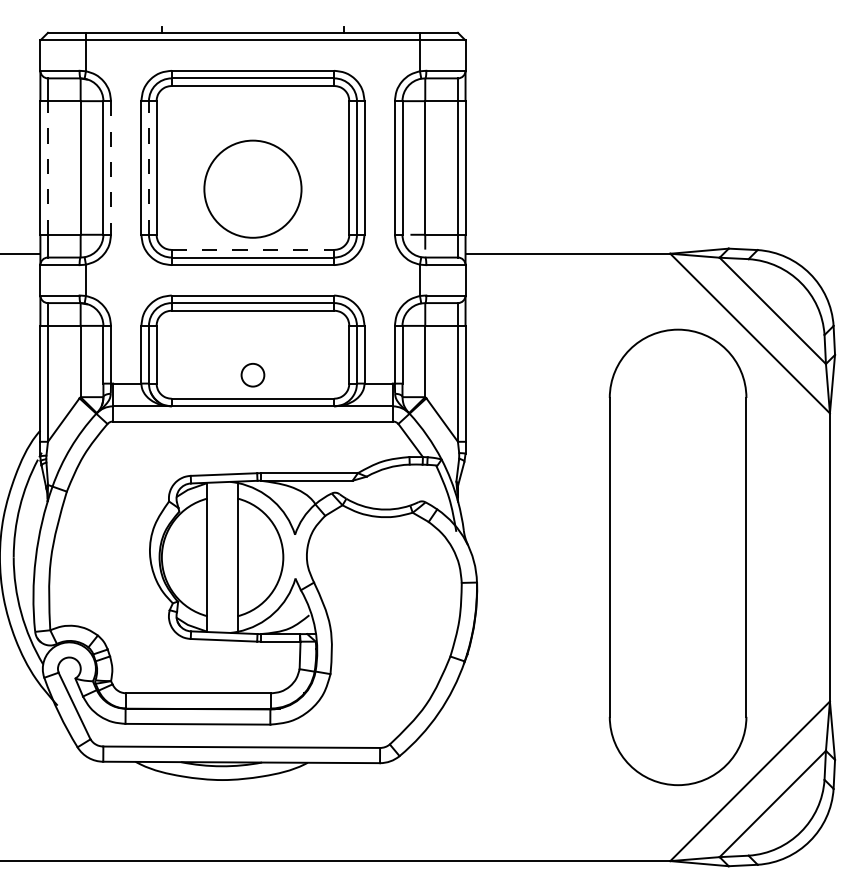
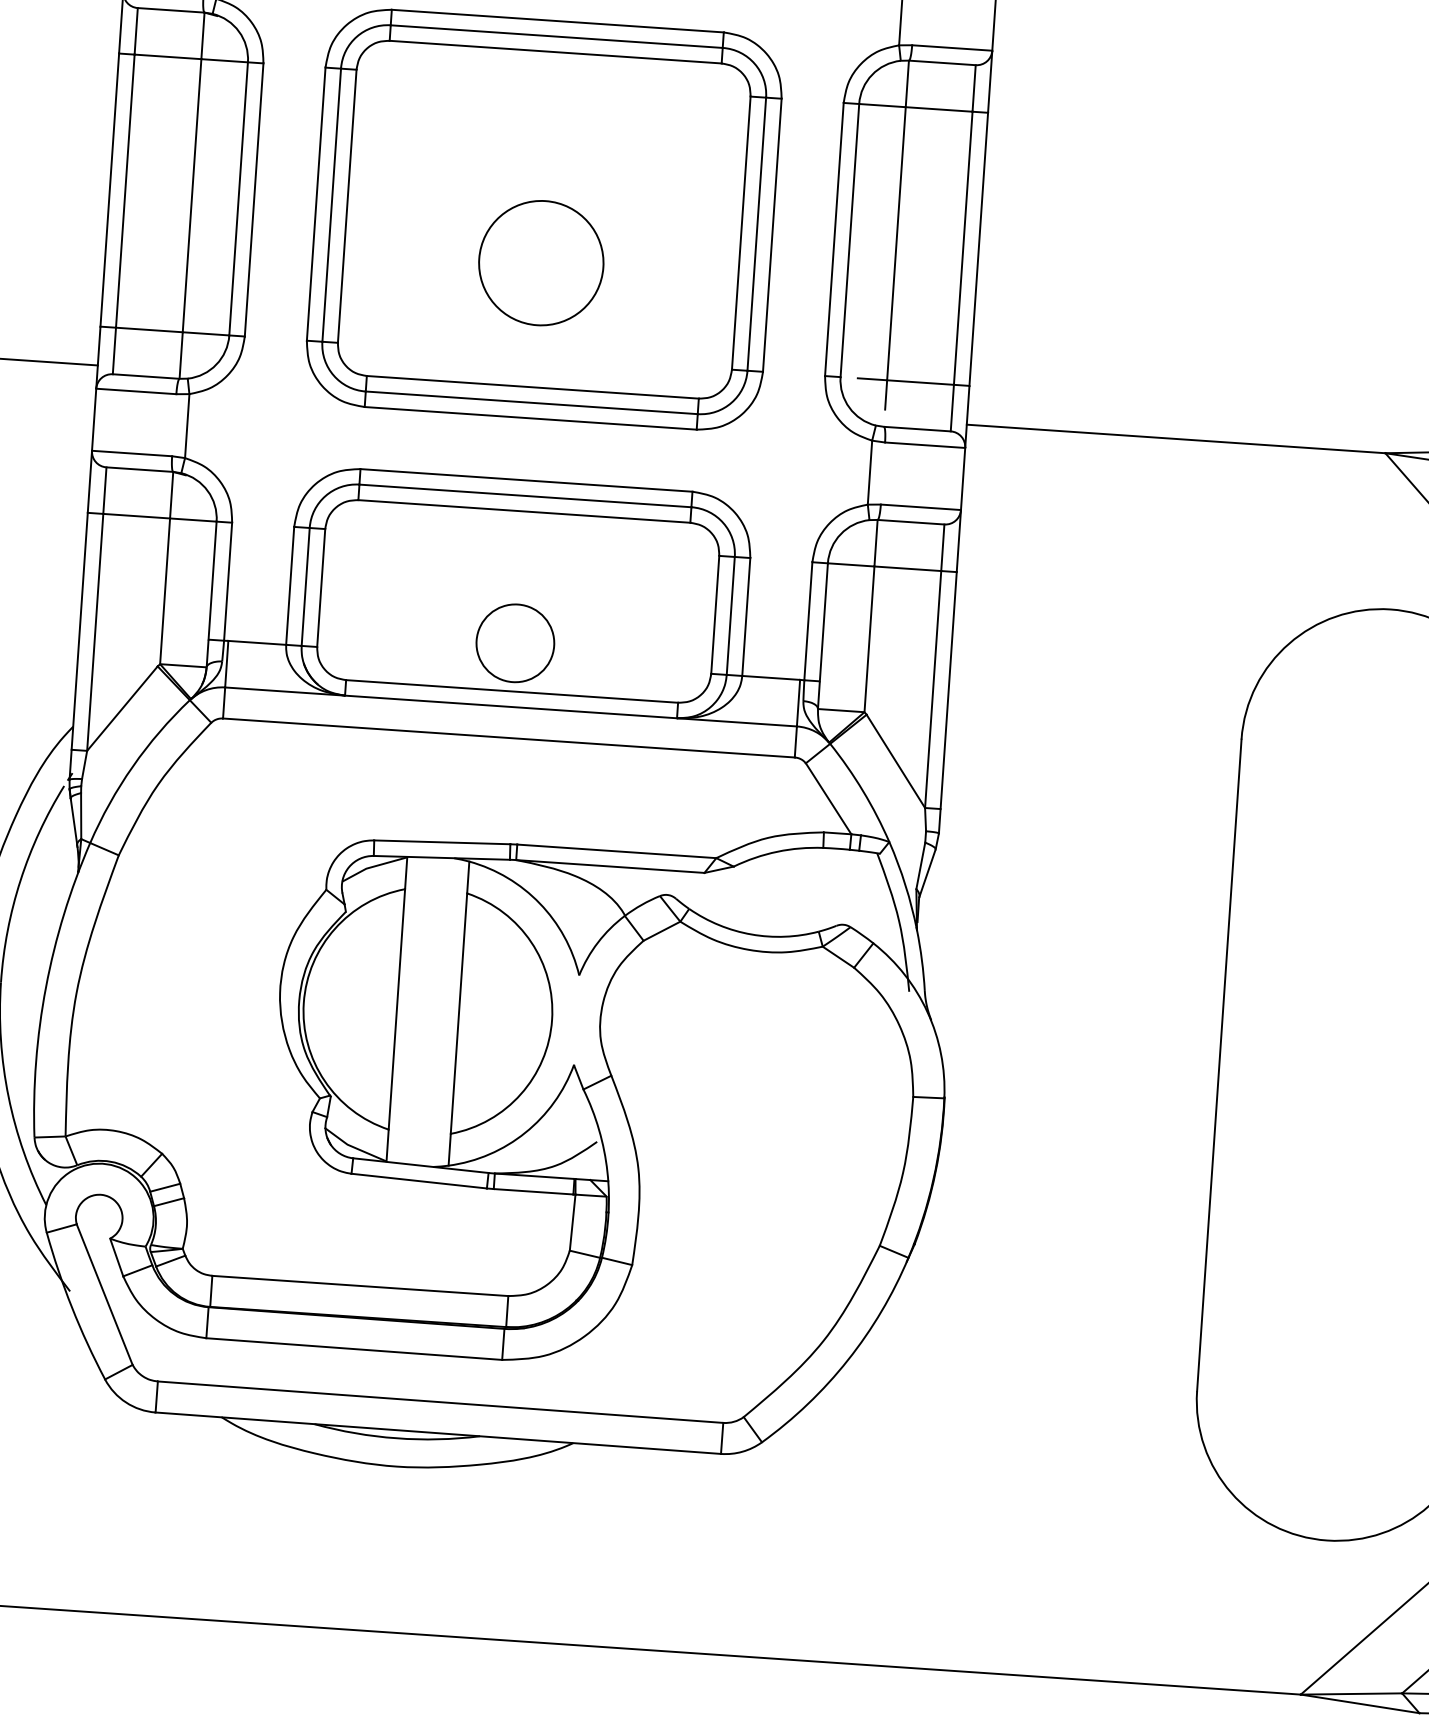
line: (48, 167) -> (126, 190), dashed -> solid
line: (111, 167) -> (255, 199), dashed -> solid
line: (148, 167) -> (330, 204), dashed -> solid
circle: (252, 188) -> (540, 261), size x0.62
line: (253, 249) -> (533, 386), dashed -> solid
circle: (252, 375) -> (514, 643), size x1.67

